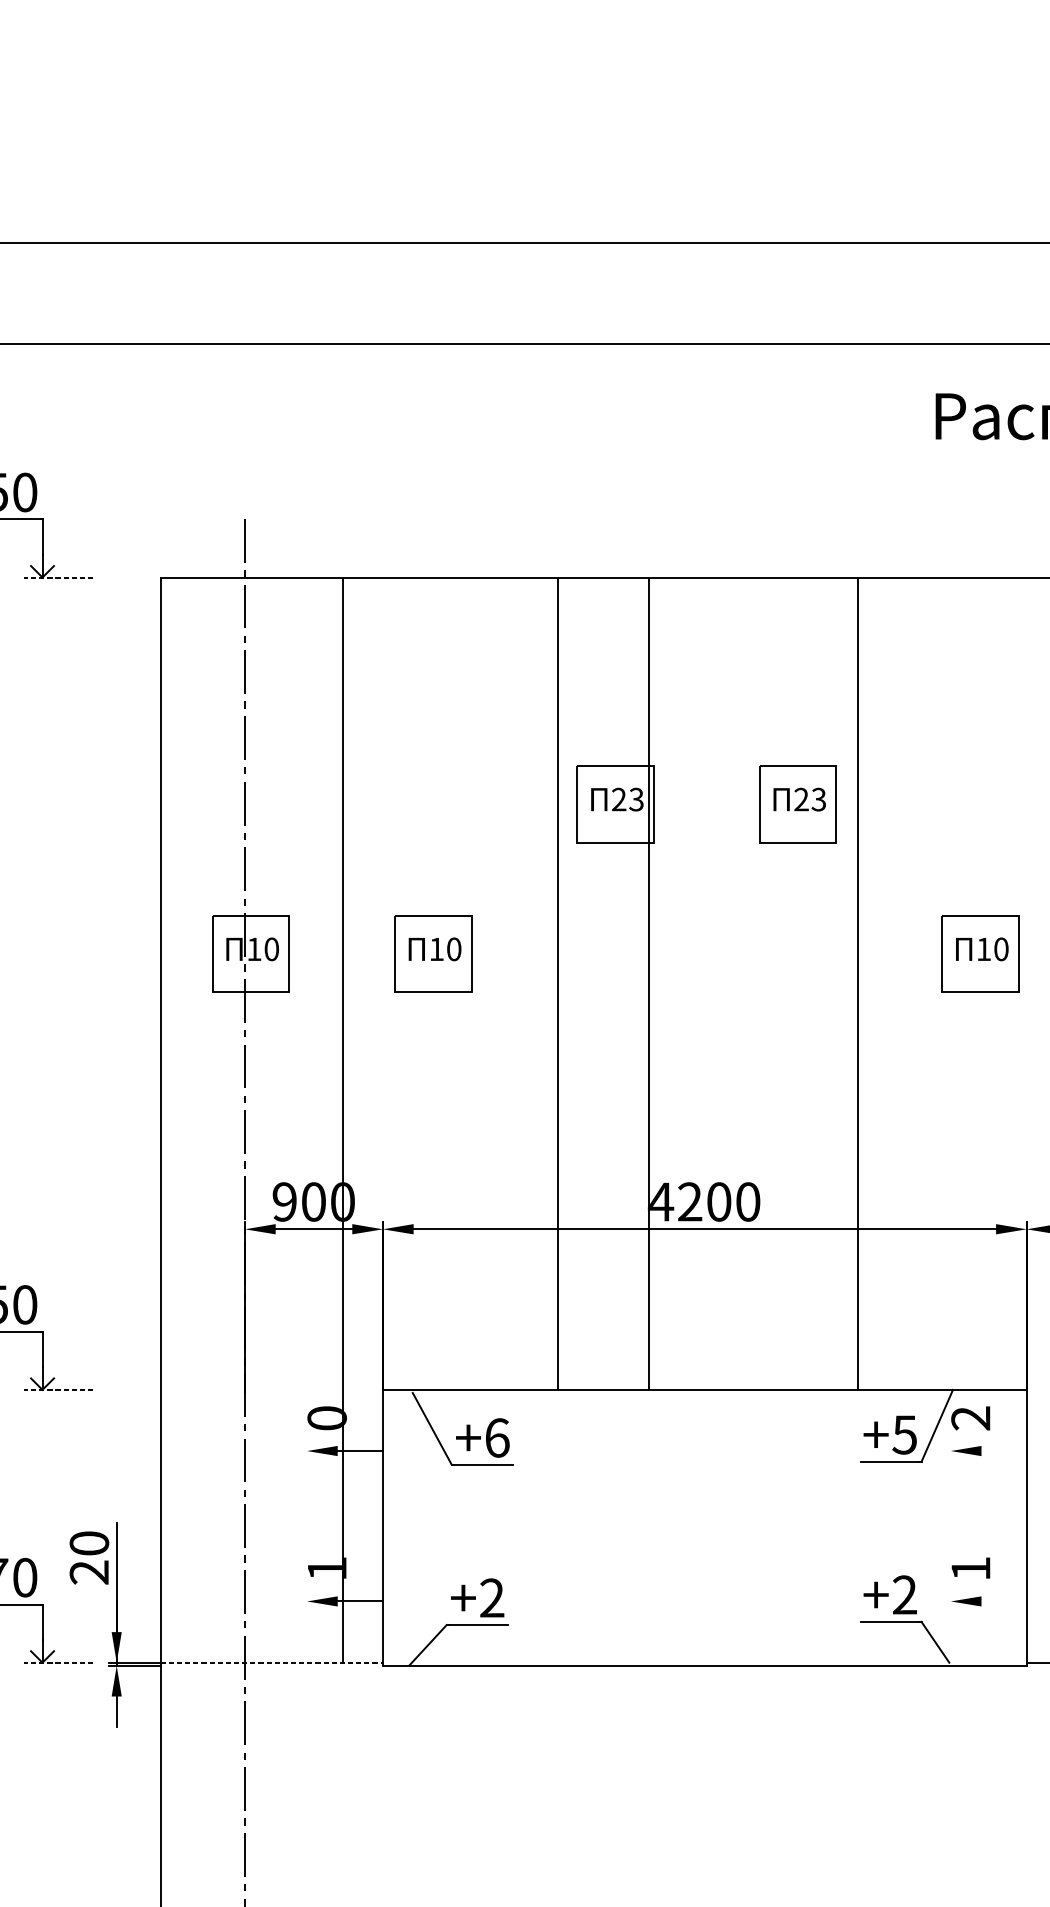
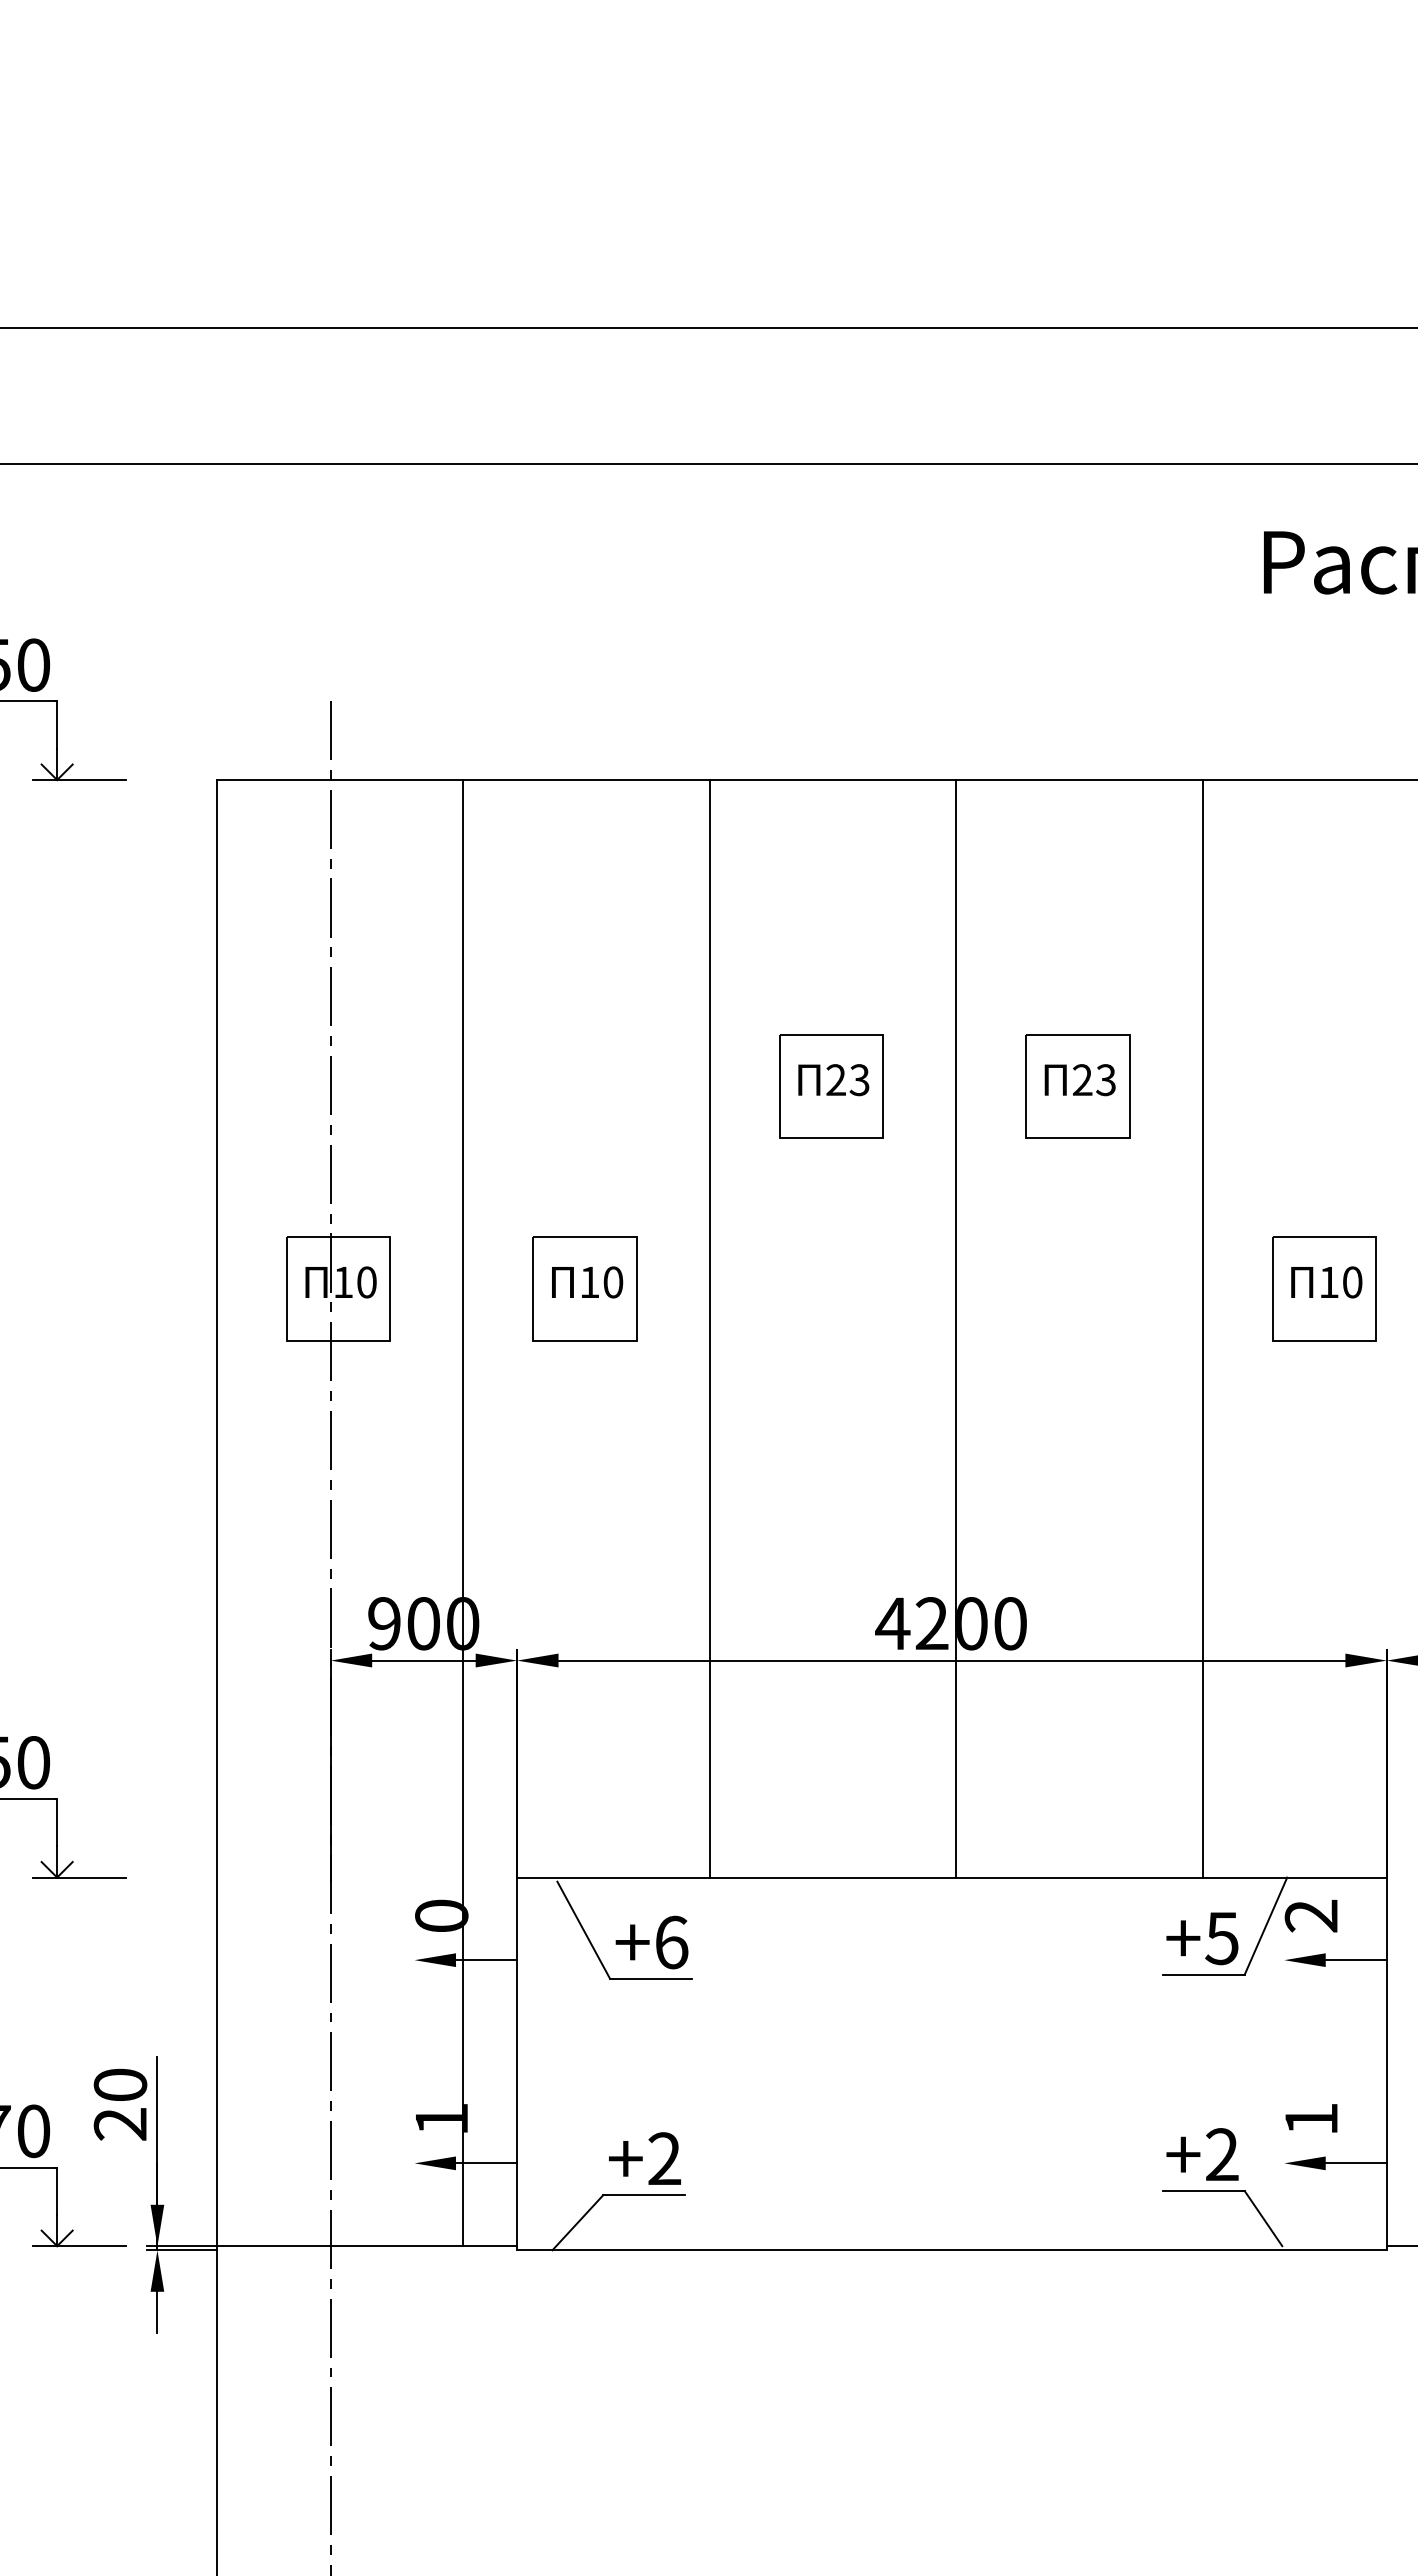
line: (58, 577) -> (78, 780), dashed -> solid
line: (557, 983) -> (709, 1328), moved
line: (648, 983) -> (956, 1328), moved
line: (857, 983) -> (1202, 1328), moved
line: (58, 1389) -> (78, 1877), dashed -> solid
line: (1003, 1451) -> (1355, 1960), added
line: (1003, 1601) -> (1355, 2163), added
line: (58, 1662) -> (78, 2246), dashed -> solid
line: (272, 1662) -> (367, 2246), dashed -> solid

